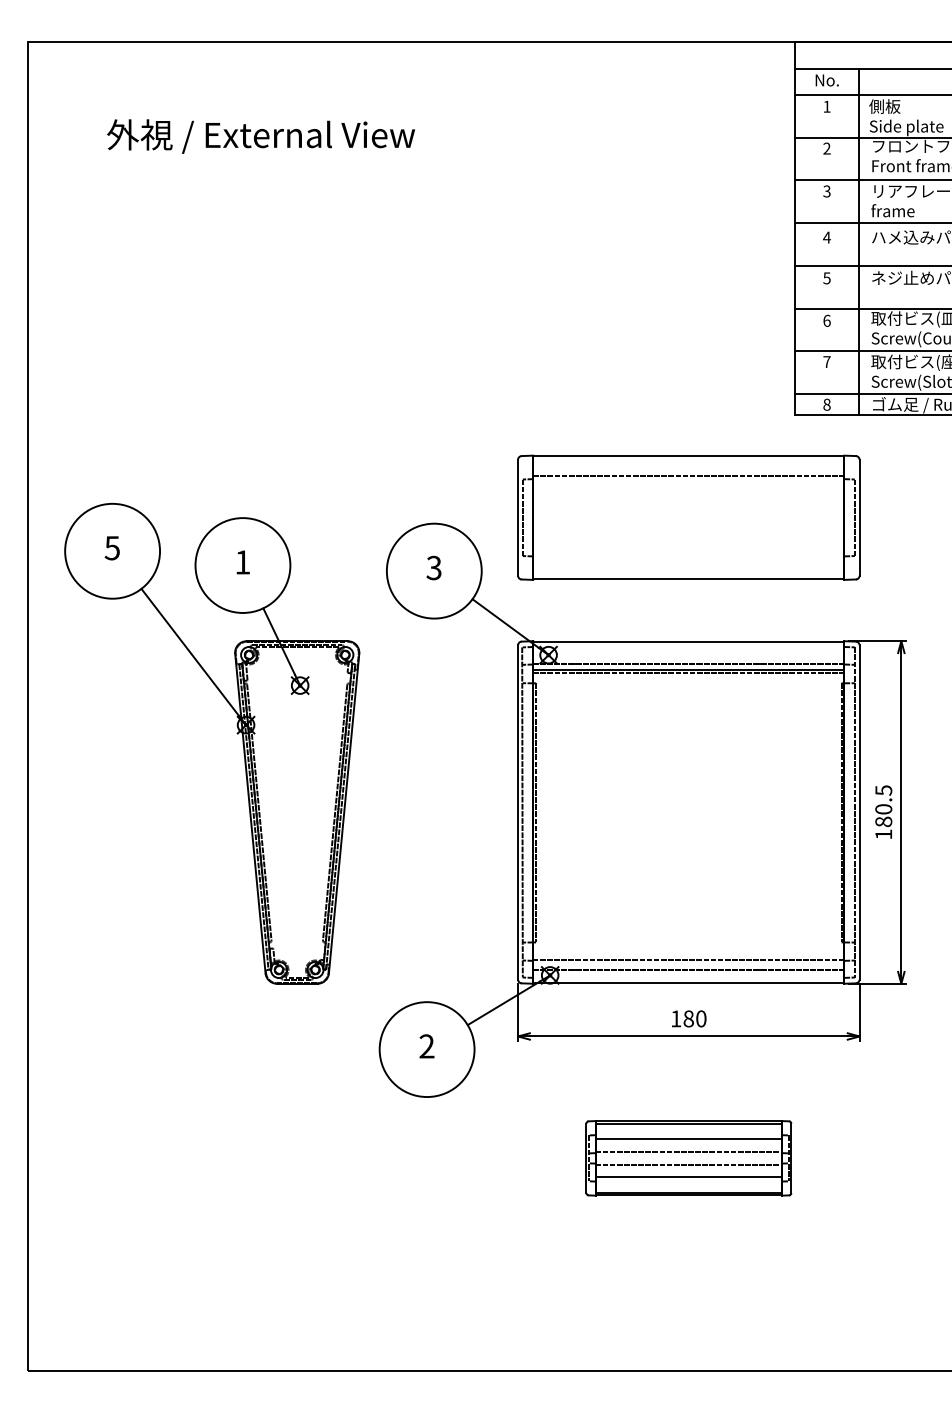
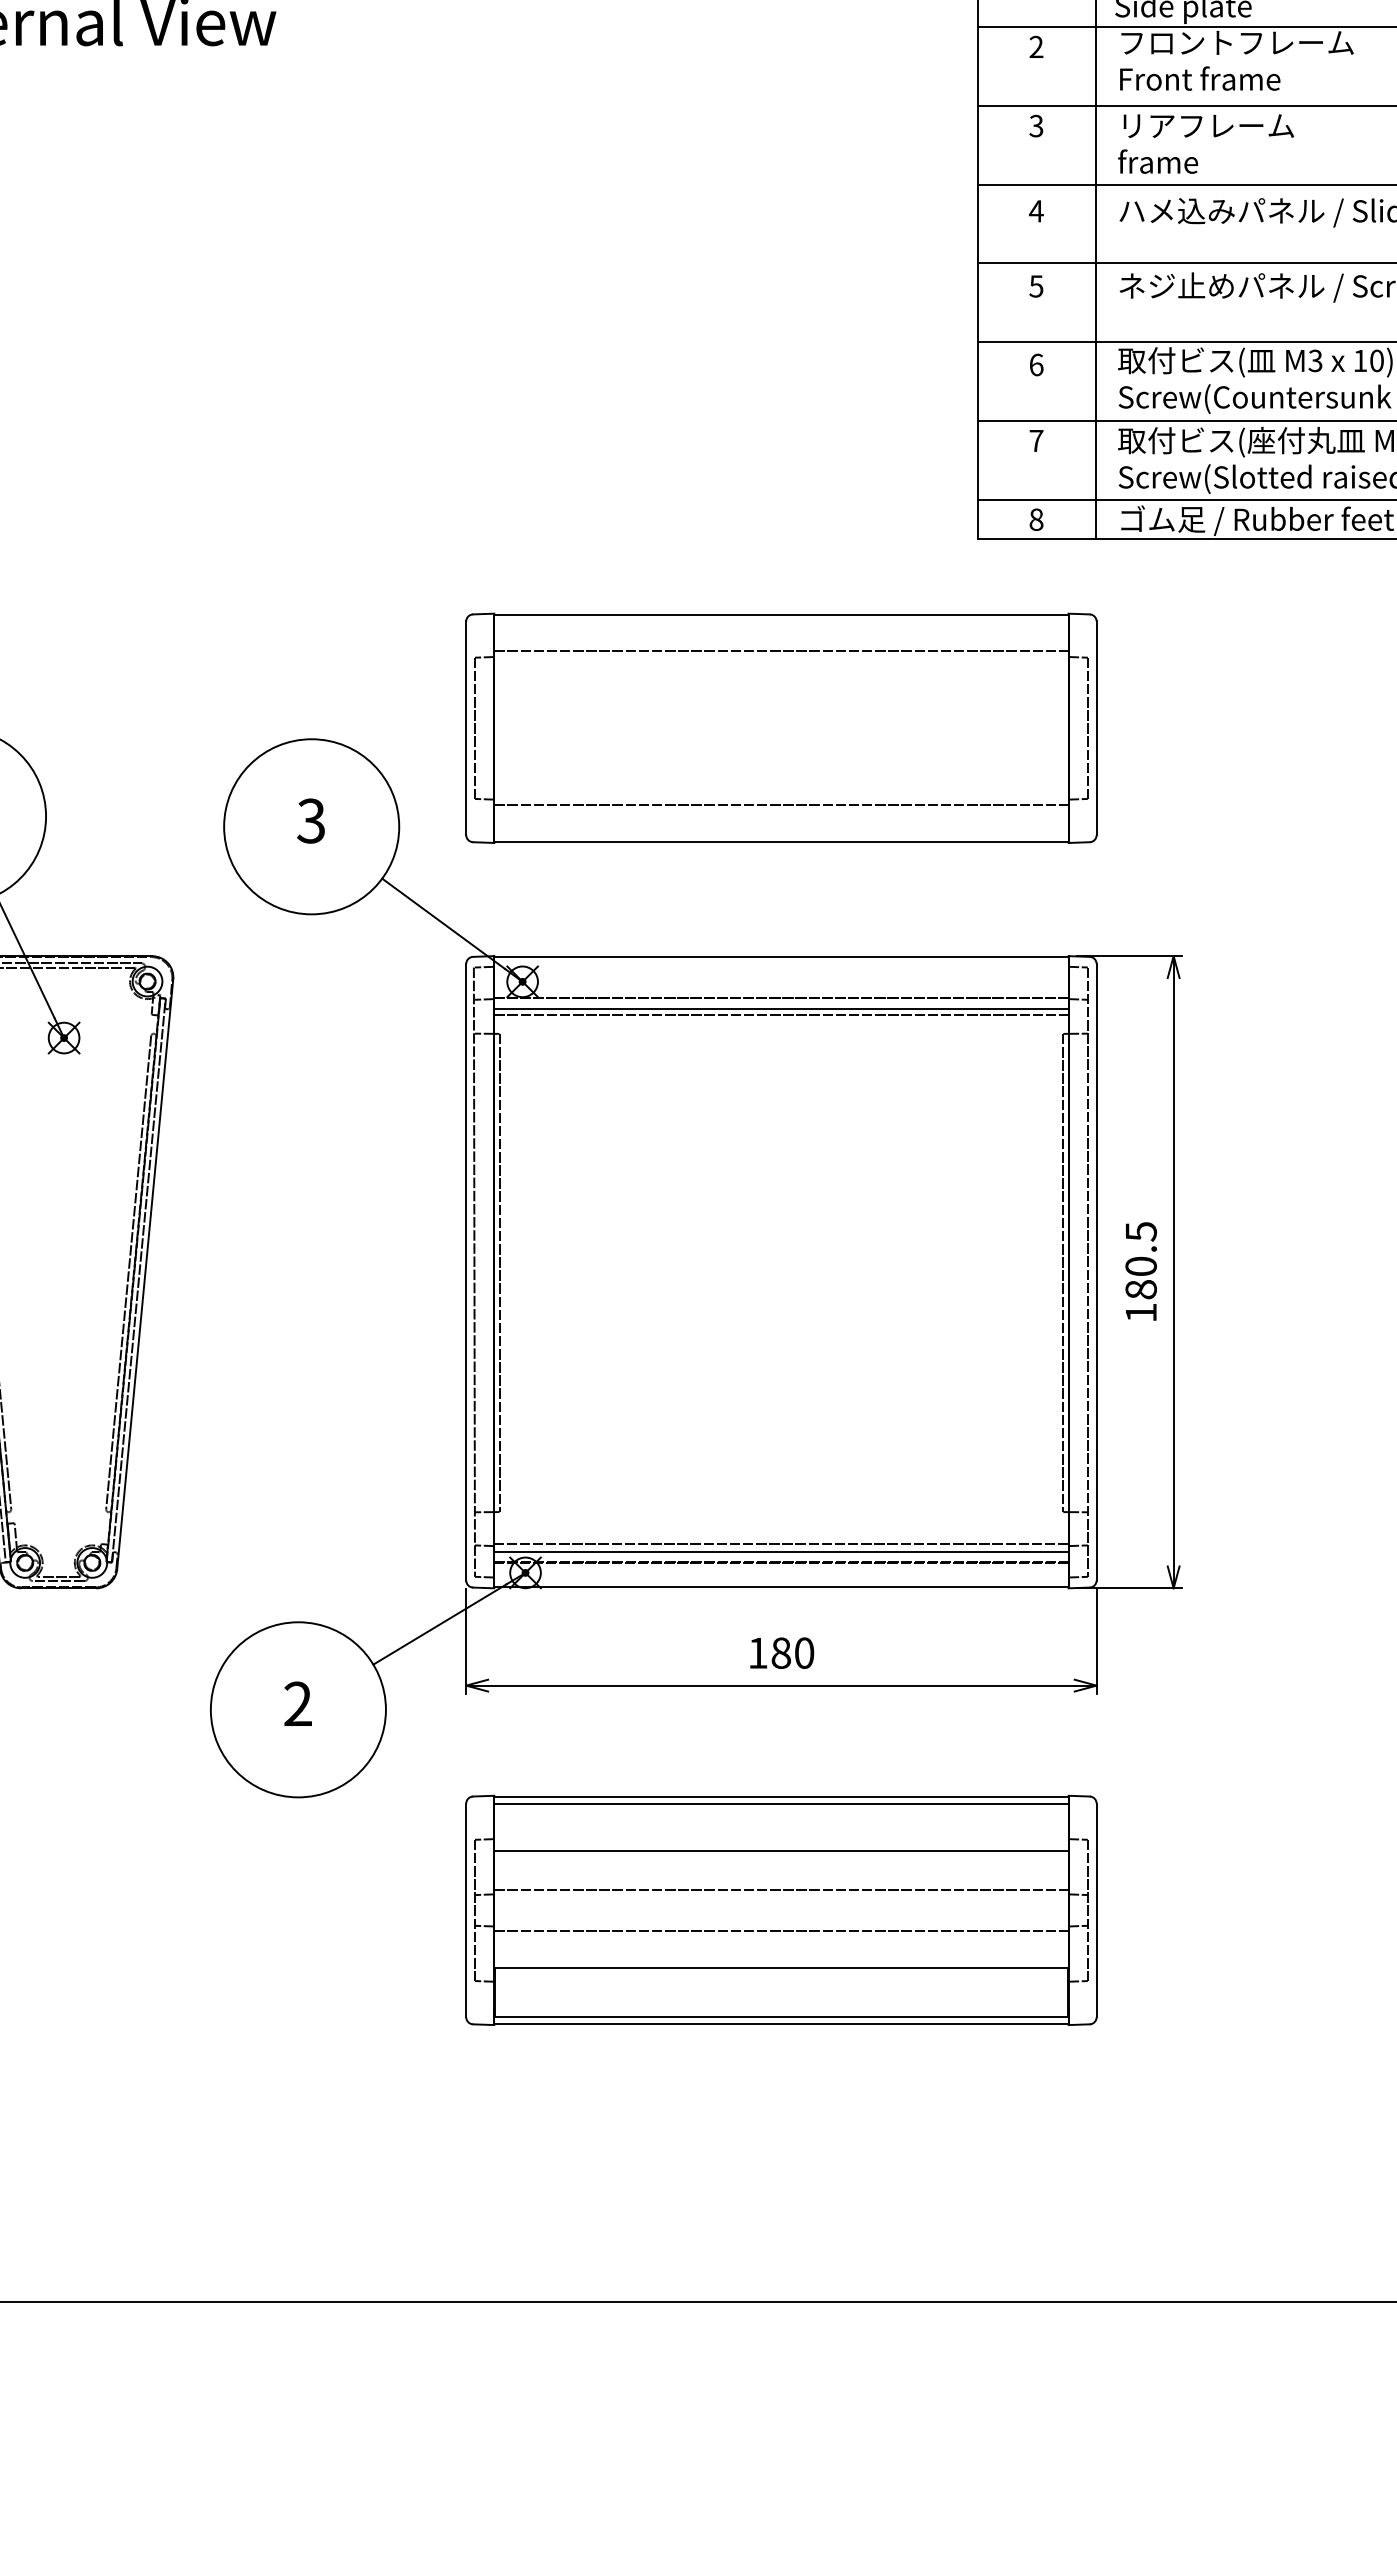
line: (688, 559) -> (780, 805), added
line: (688, 964) -> (780, 1552), added
part: (688, 1158) -> (780, 1910), size x1.67

